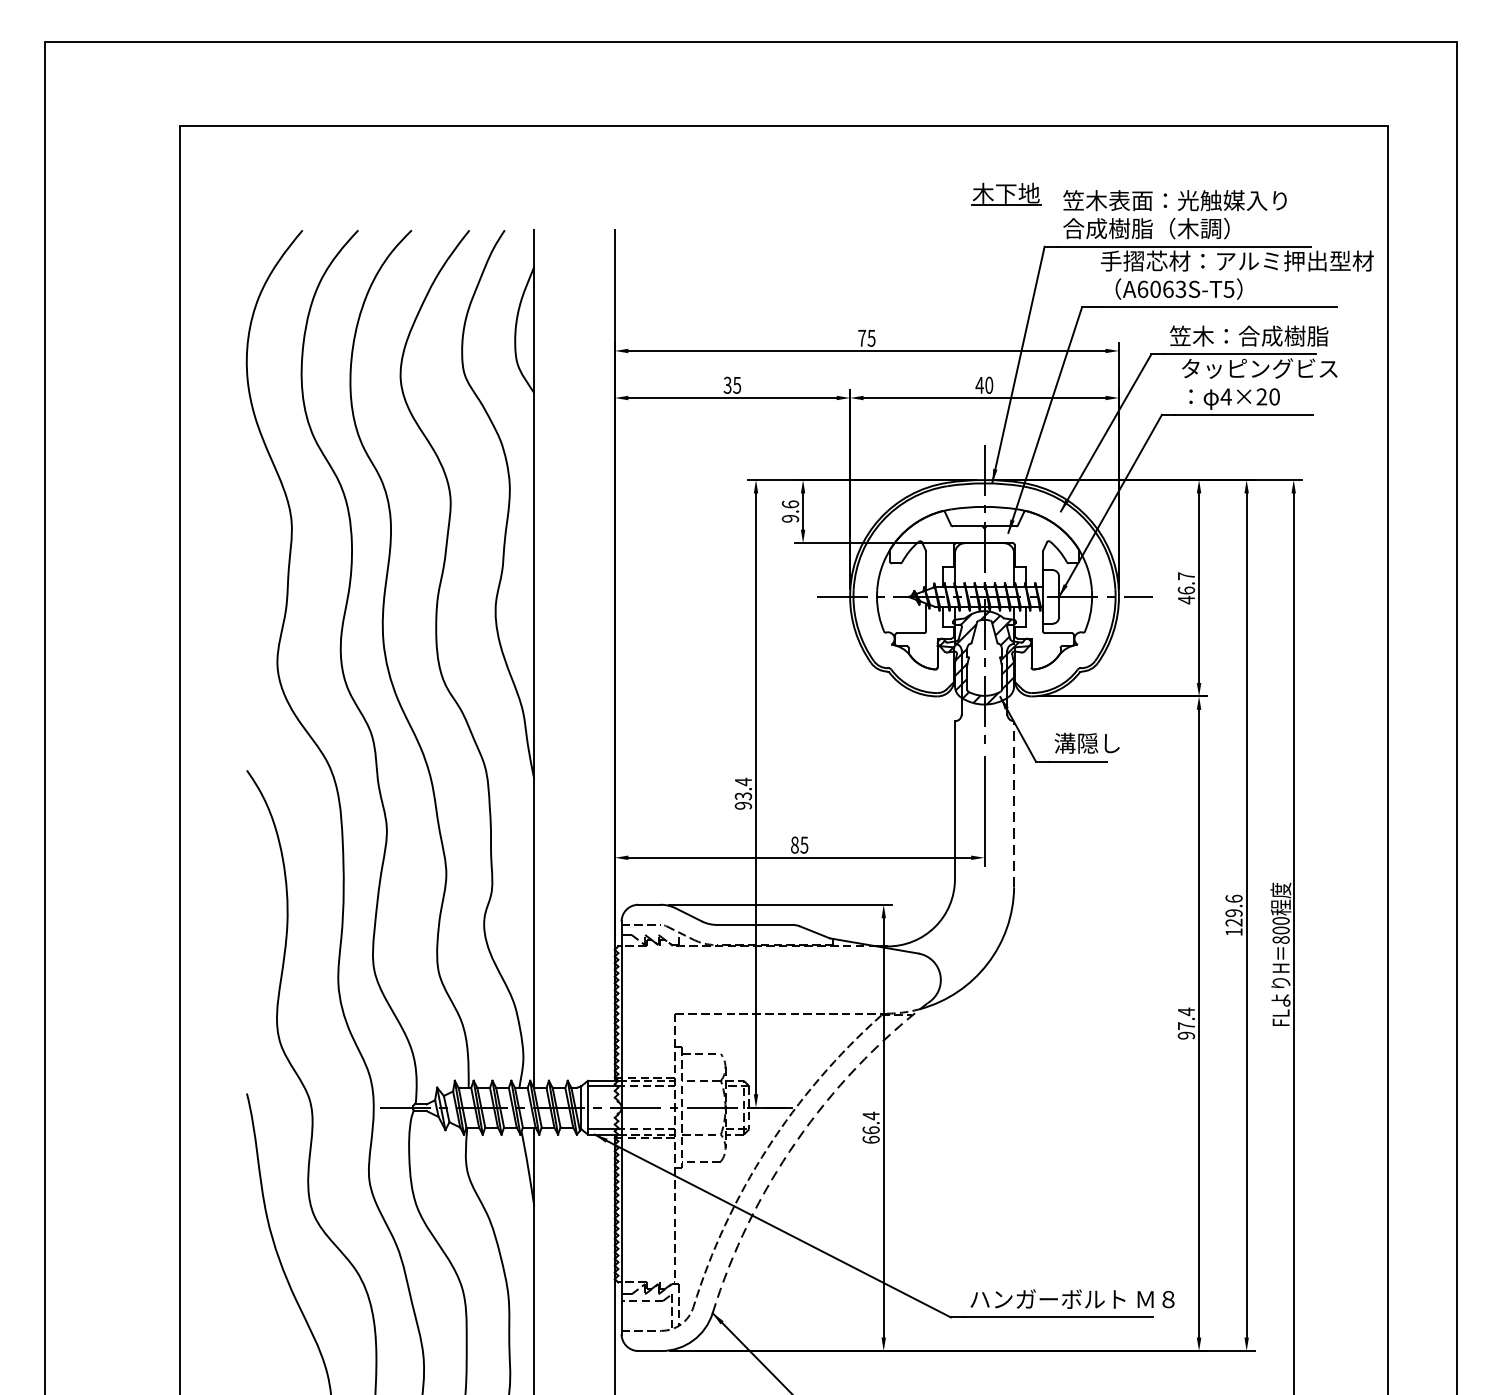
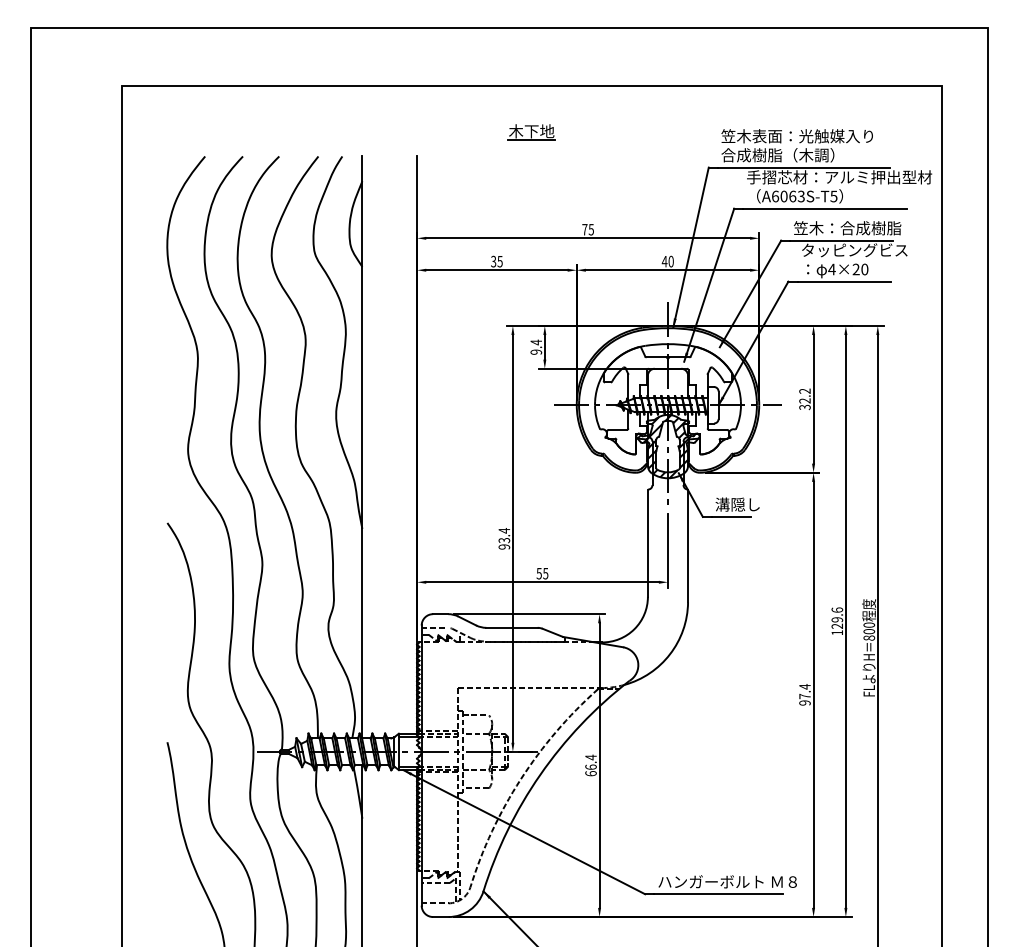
part: (1005, 195) -> (531, 132), moved
text: (790, 504) -> (536, 342), 9.6 -> 9.4
text: (1185, 588) -> (804, 399), 46.7 -> 32.2
line: (1014, 803) -> (688, 545), dashed -> solid
text: (793, 844) -> (538, 573), 85 -> 55
arc: (796, 1141) -> (540, 774), dashed -> solid

